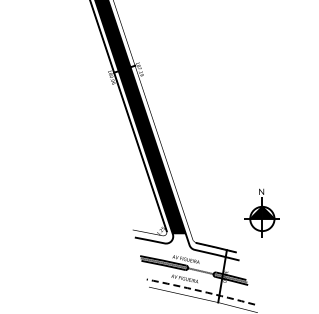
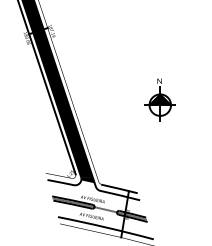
part: (261, 212) -> (159, 99), moved
fill: (180, 237) -> (87, 179), added
arc: (201, 291) -> (106, 227), dashed -> solid

